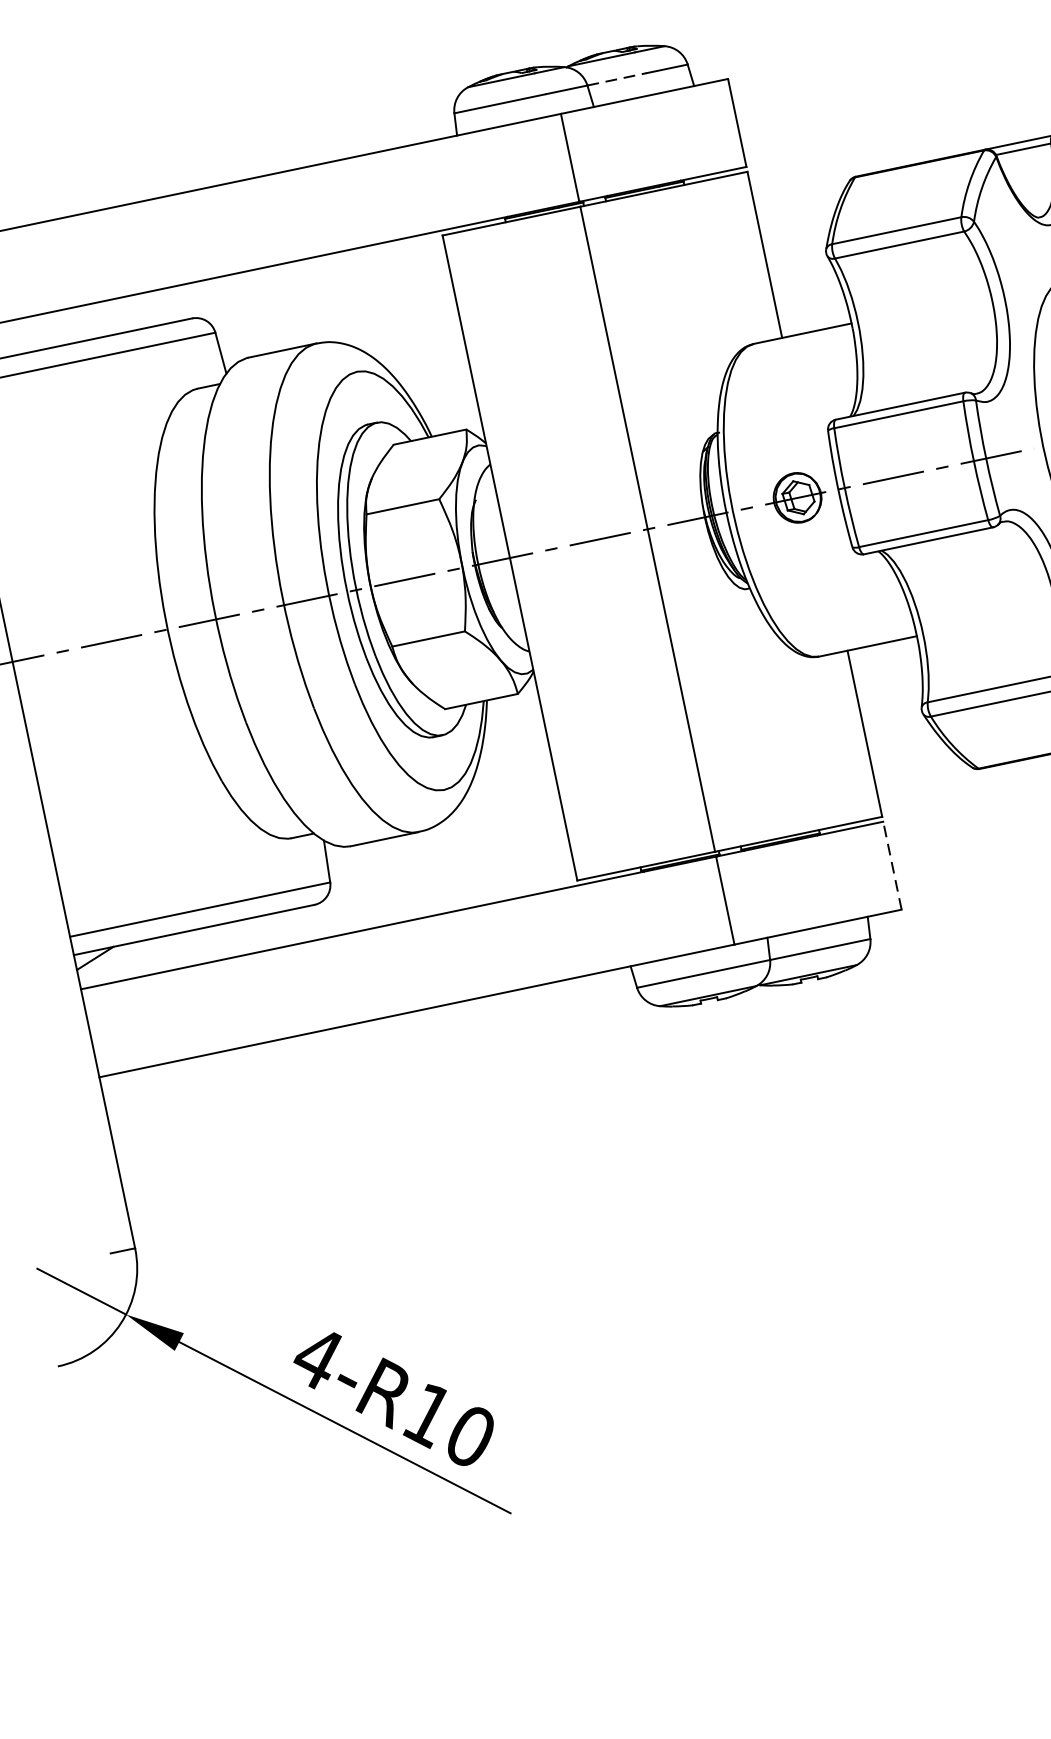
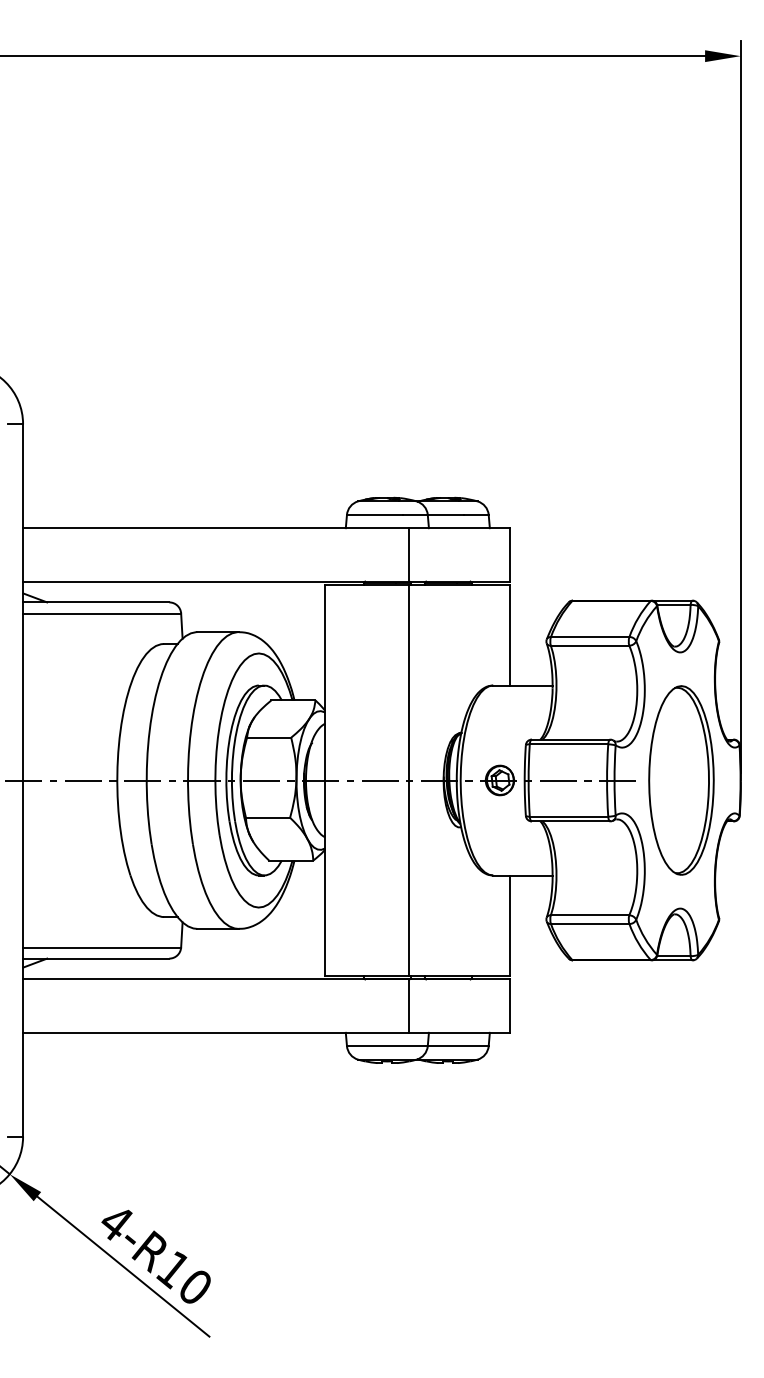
line: (616, 78) -> (445, 514), dashed -> solid
line: (892, 866) -> (510, 1006), dashed -> solid

